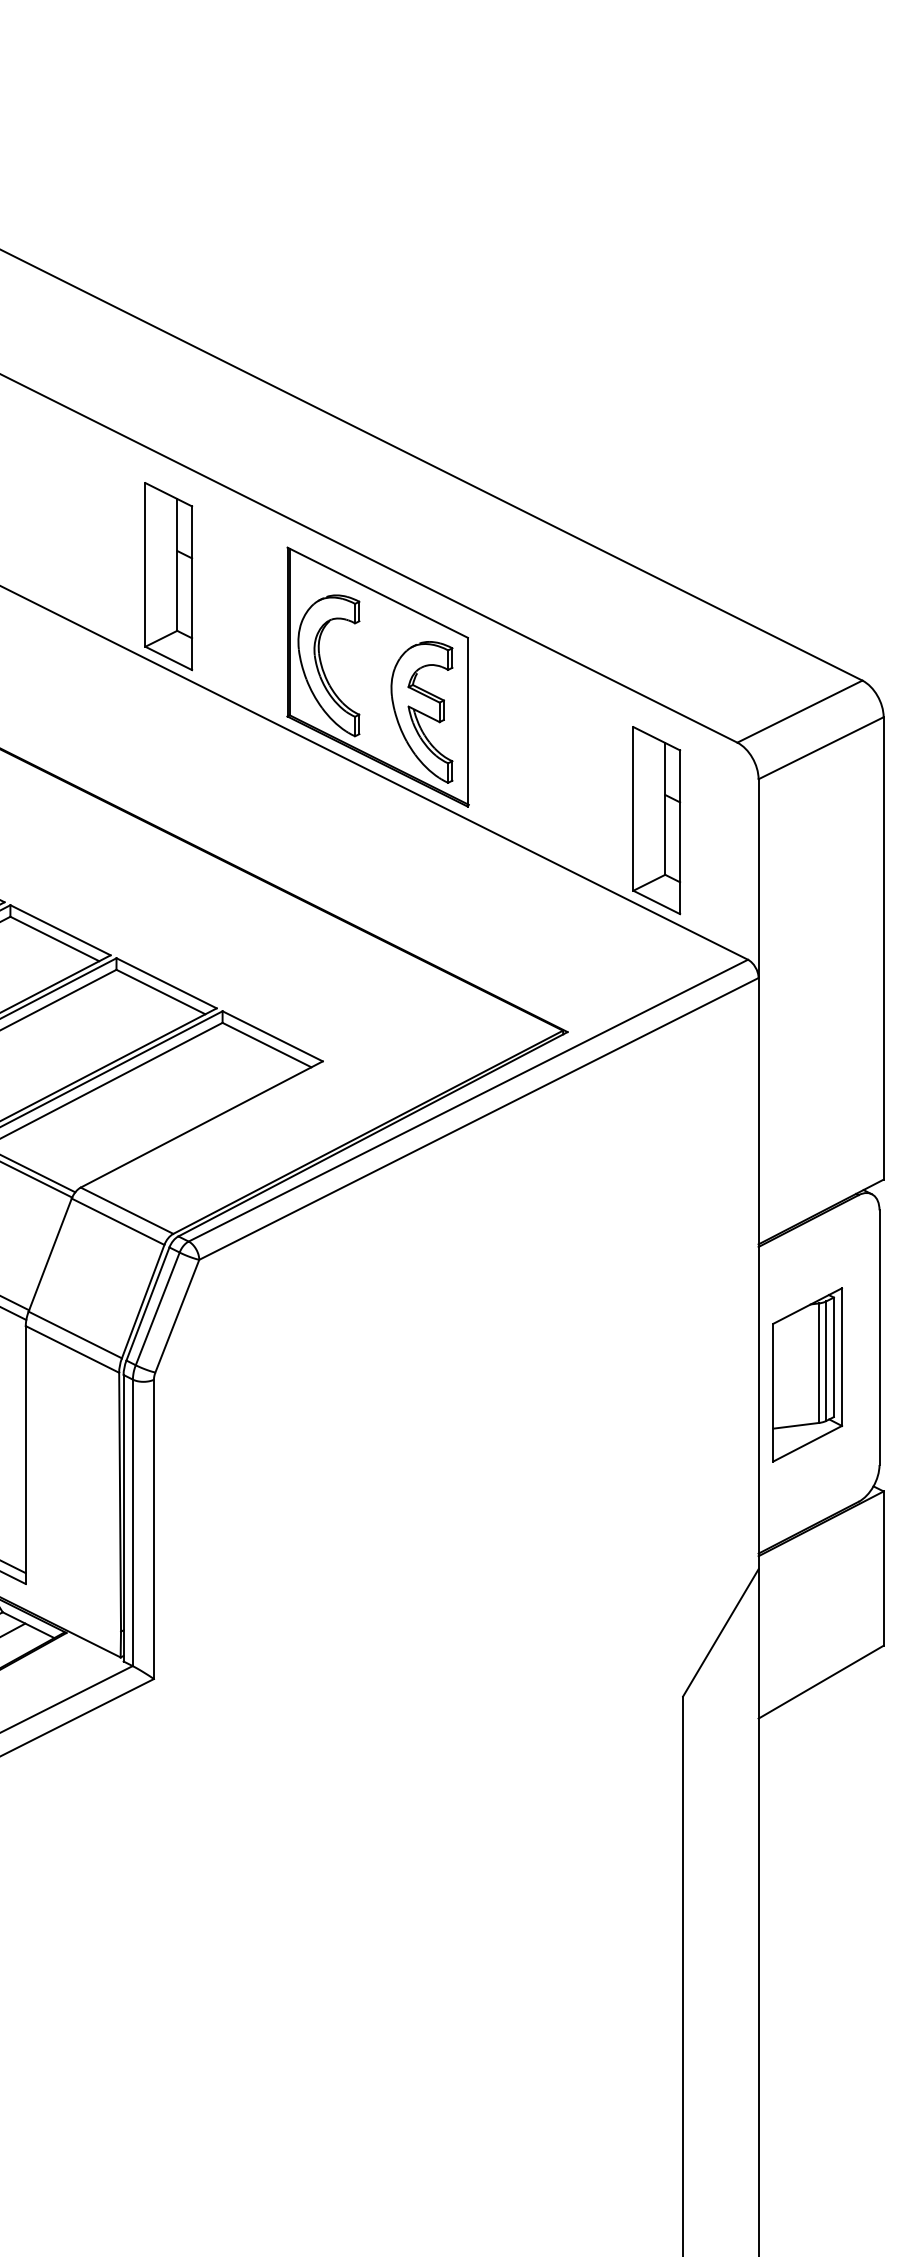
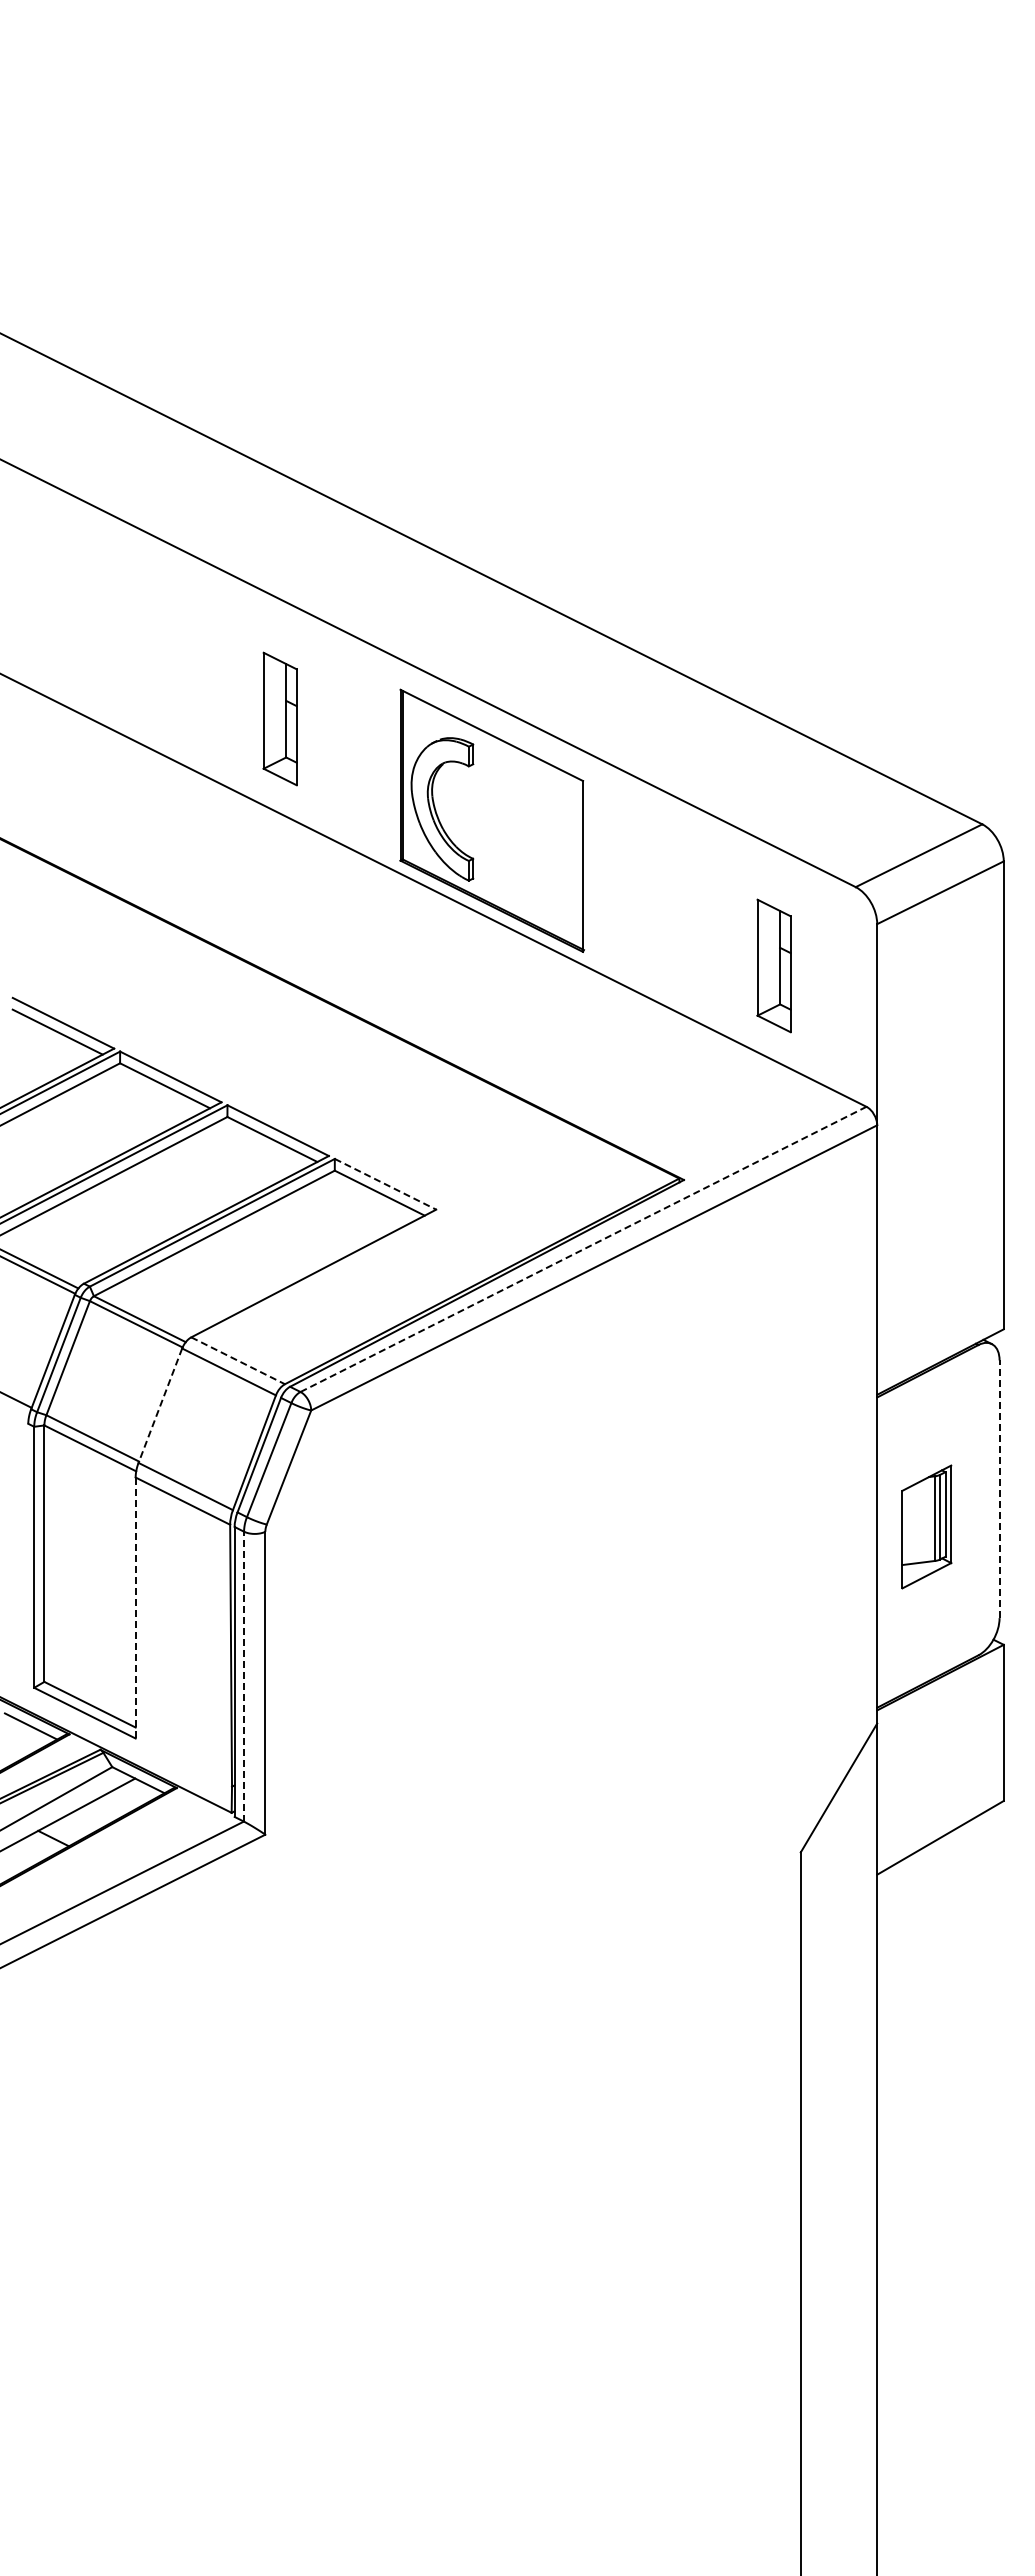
part: (167, 576) -> (279, 718), size x0.7
part: (421, 712) -> (536, 856), removed
part: (656, 820) -> (773, 965), size x0.7
line: (272, 1036) -> (385, 1184), solid -> dashed
line: (468, 1100) -> (583, 1249), solid -> dashed
line: (127, 1211) -> (238, 1361), solid -> dashed
line: (50, 1255) -> (160, 1406), solid -> dashed
line: (879, 1337) -> (999, 1489), solid -> dashed
part: (807, 1374) -> (926, 1526), size x0.7
line: (25, 1455) -> (135, 1608), solid -> dashed
line: (133, 1522) -> (244, 1676), solid -> dashed

